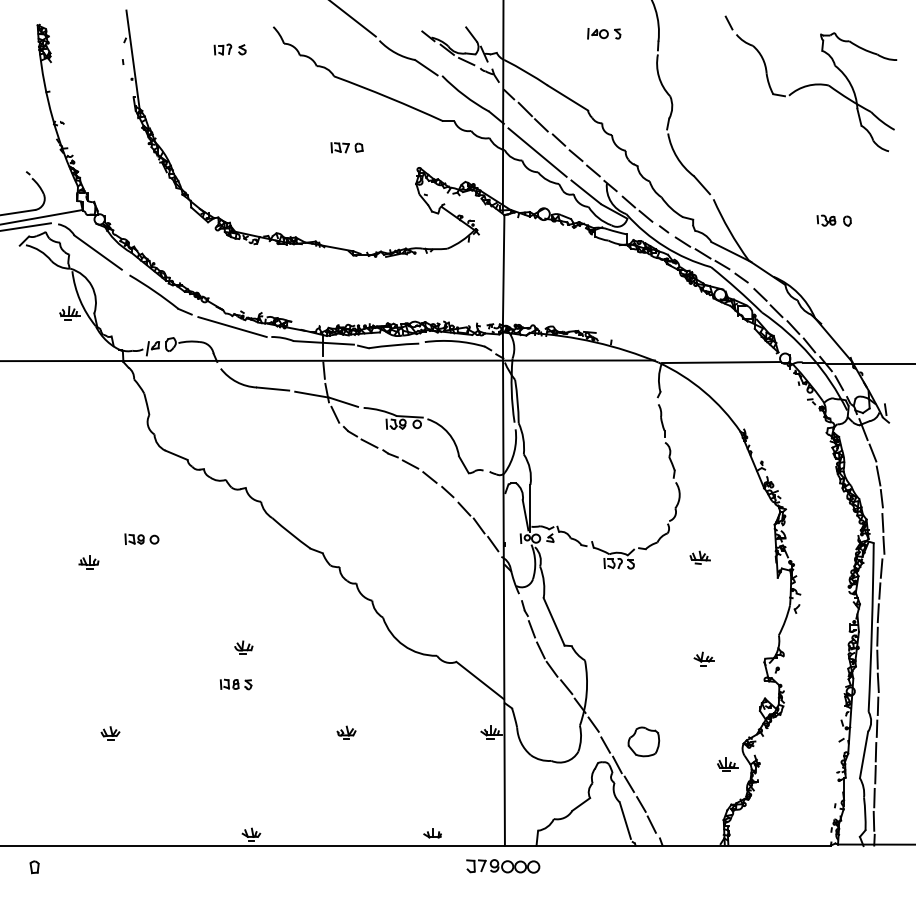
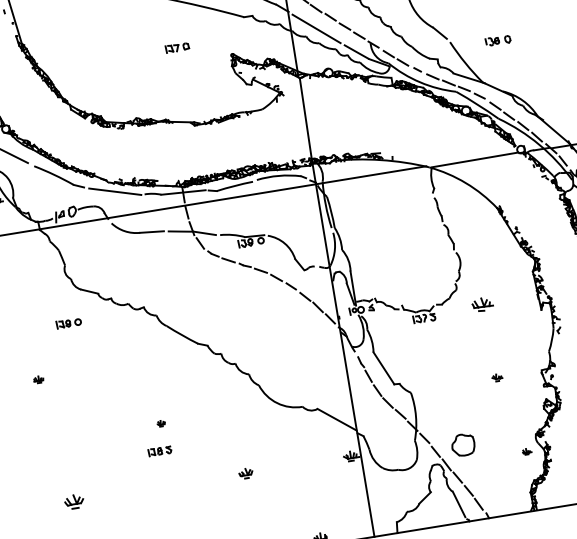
part: (833, 220) -> (497, 40), moved
part: (141, 538) -> (68, 322), moved
part: (699, 557) -> (482, 304), size x1.4
part: (88, 562) -> (38, 379), size x0.7
part: (243, 647) -> (160, 423), size x0.6
part: (703, 658) -> (496, 377), size x0.7
part: (110, 733) -> (74, 501), size x1.4
part: (727, 764) -> (526, 451), size x0.6

